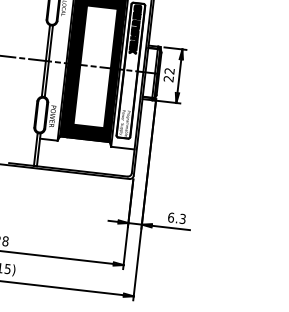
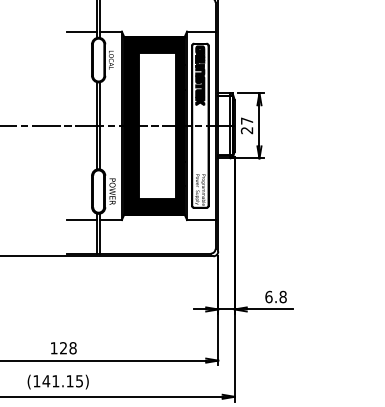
text: (169, 70) -> (246, 120), 22 -> 27
line: (24, 137) -> (81, 220), added
text: (182, 219) -> (282, 297), 6.3 -> 6.8

